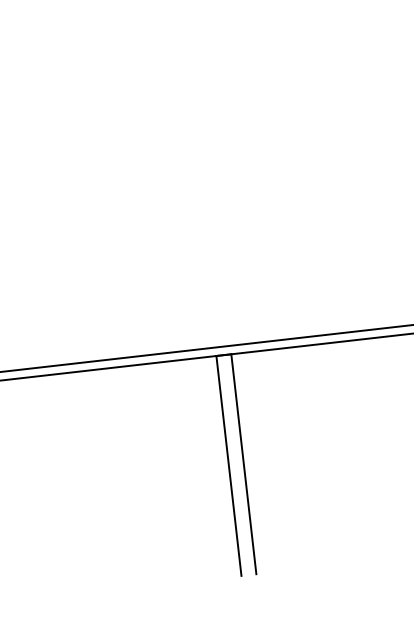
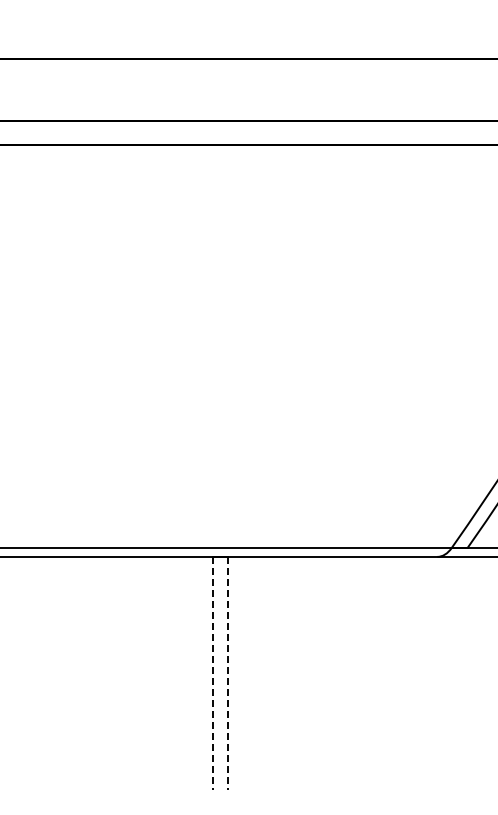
line: (243, 464) -> (228, 673), solid -> dashed
line: (228, 465) -> (212, 673), solid -> dashed

